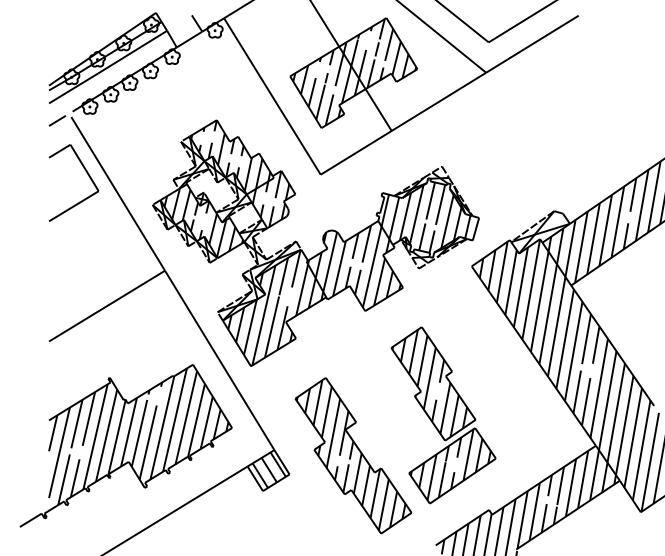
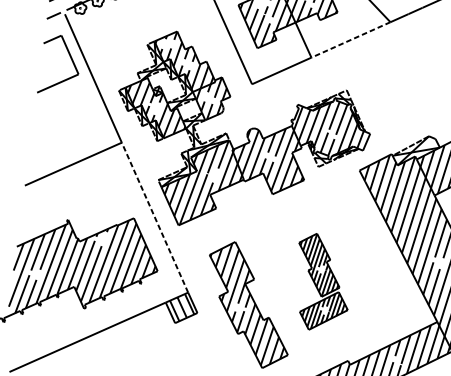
line: (438, 102) -> (350, 40), solid -> dashed
line: (219, 360) -> (154, 217), solid -> dashed
part: (443, 415) -> (322, 283), size x0.7

